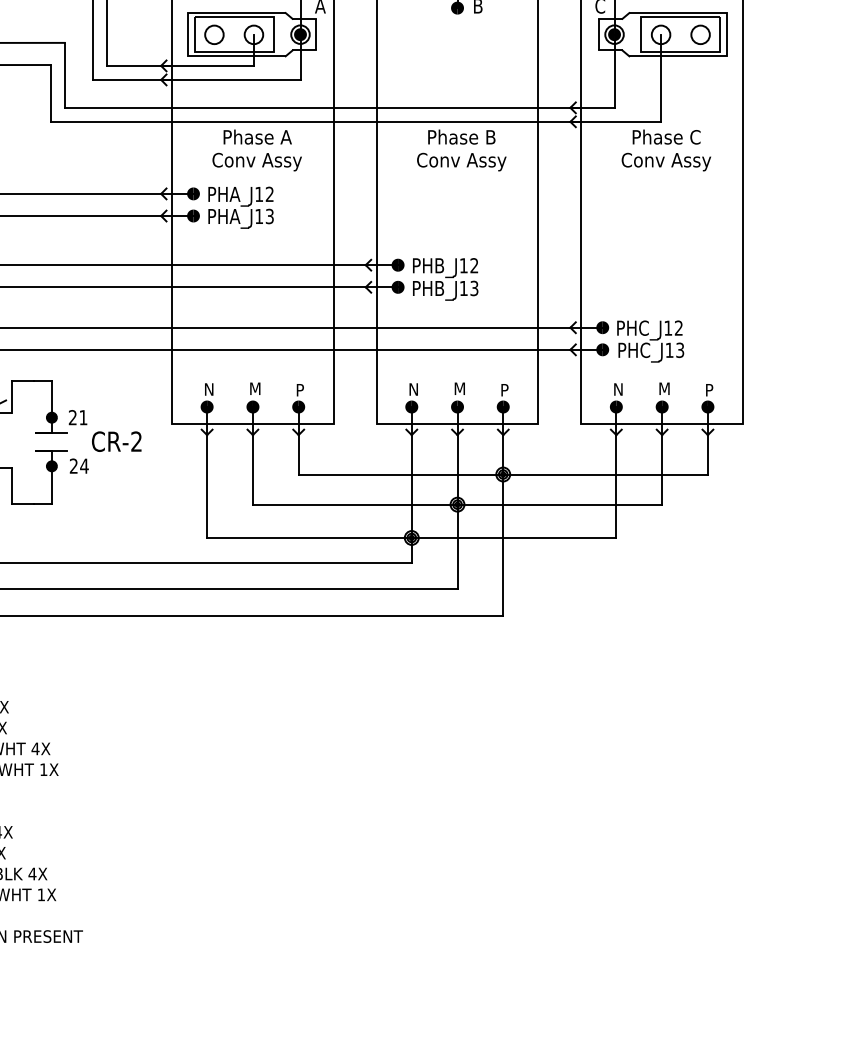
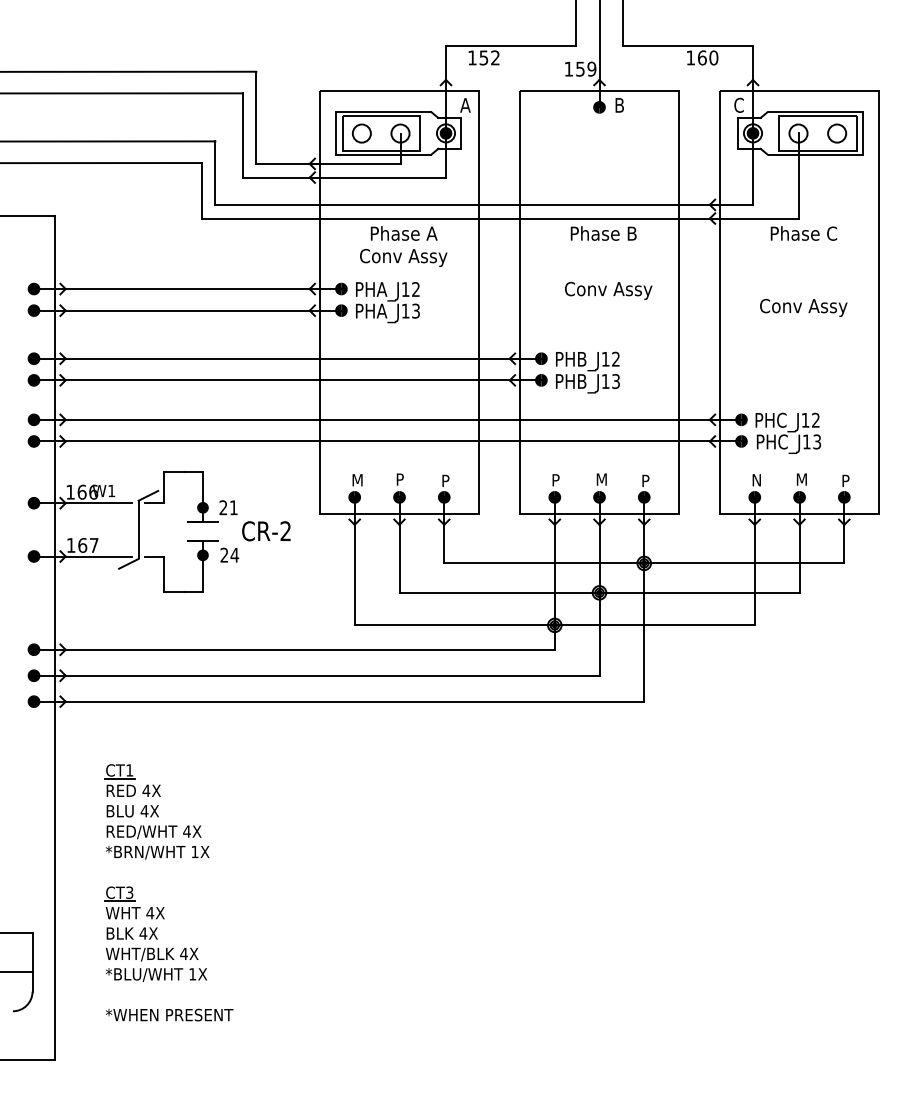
text: (461, 161) -> (608, 290), moved
text: (666, 161) -> (803, 307), moved
text: (255, 388) -> (402, 479), M -> P
text: (210, 389) -> (358, 480), N -> M
text: (414, 389) -> (557, 480), N -> P

